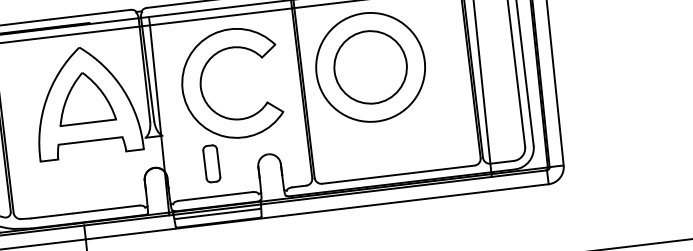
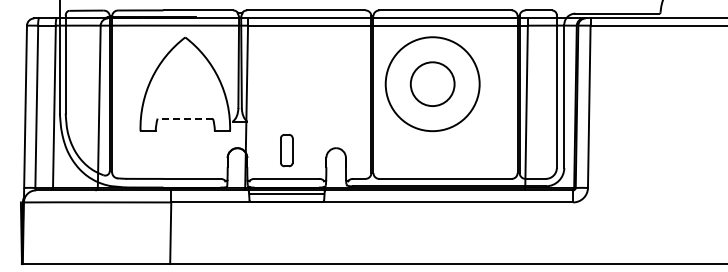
circle: (370, 66) -> (432, 83), size x0.7
part: (202, 87) -> (286, 84), removed
part: (85, 98) -> (185, 81), removed
line: (90, 140) -> (185, 118), solid -> dashed

